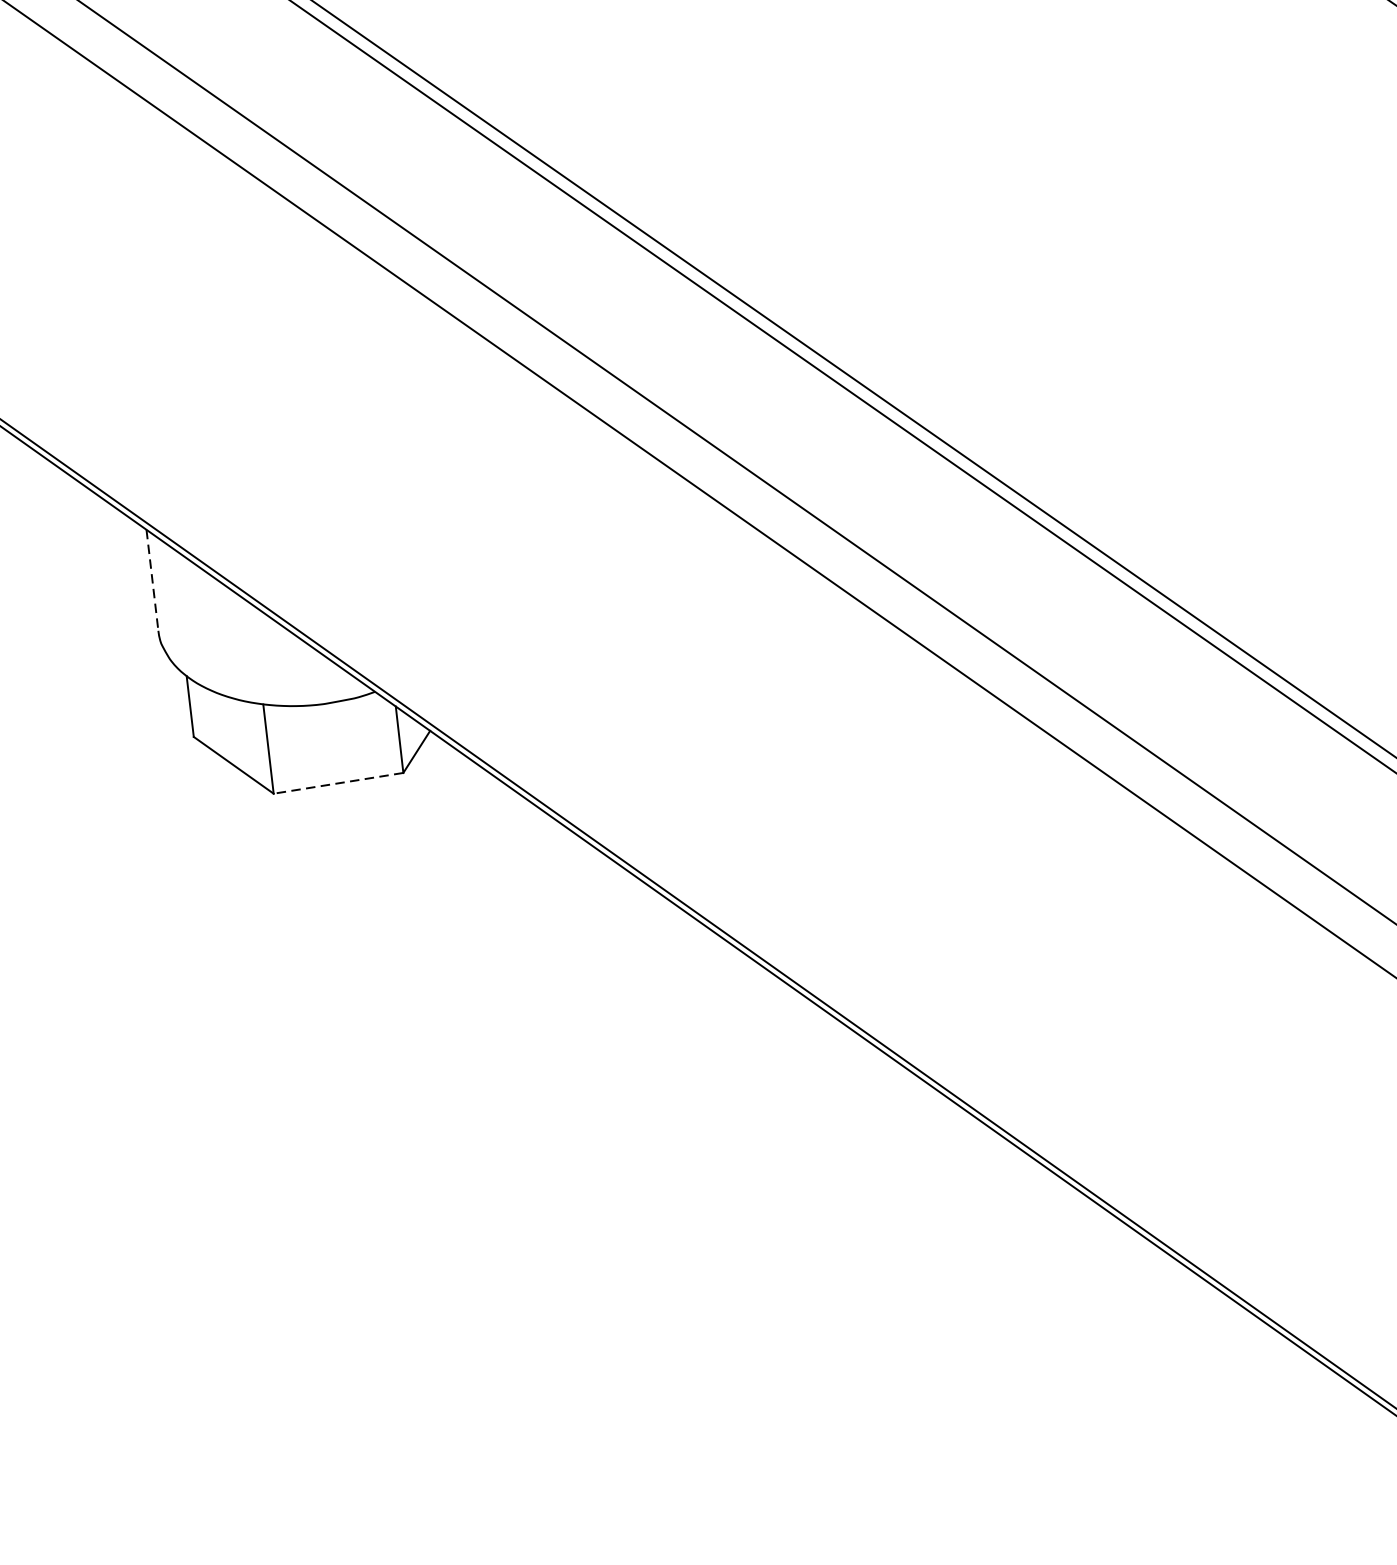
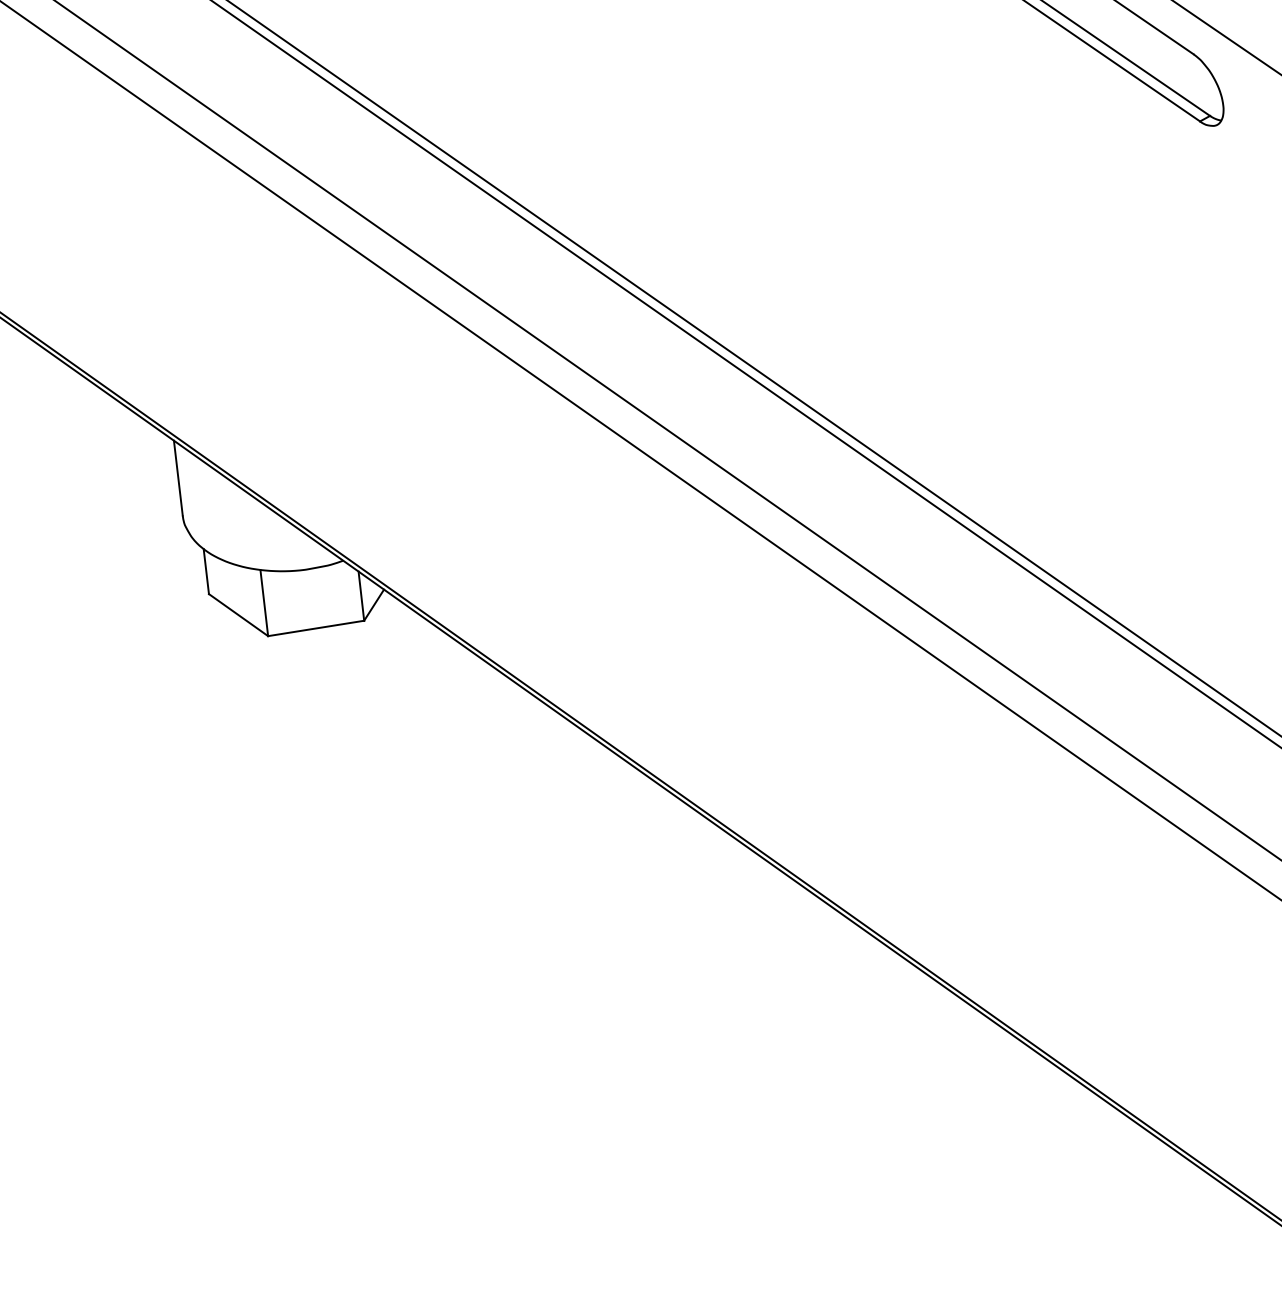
line: (152, 580) -> (178, 478), dashed -> solid
line: (338, 783) -> (316, 628), dashed -> solid

